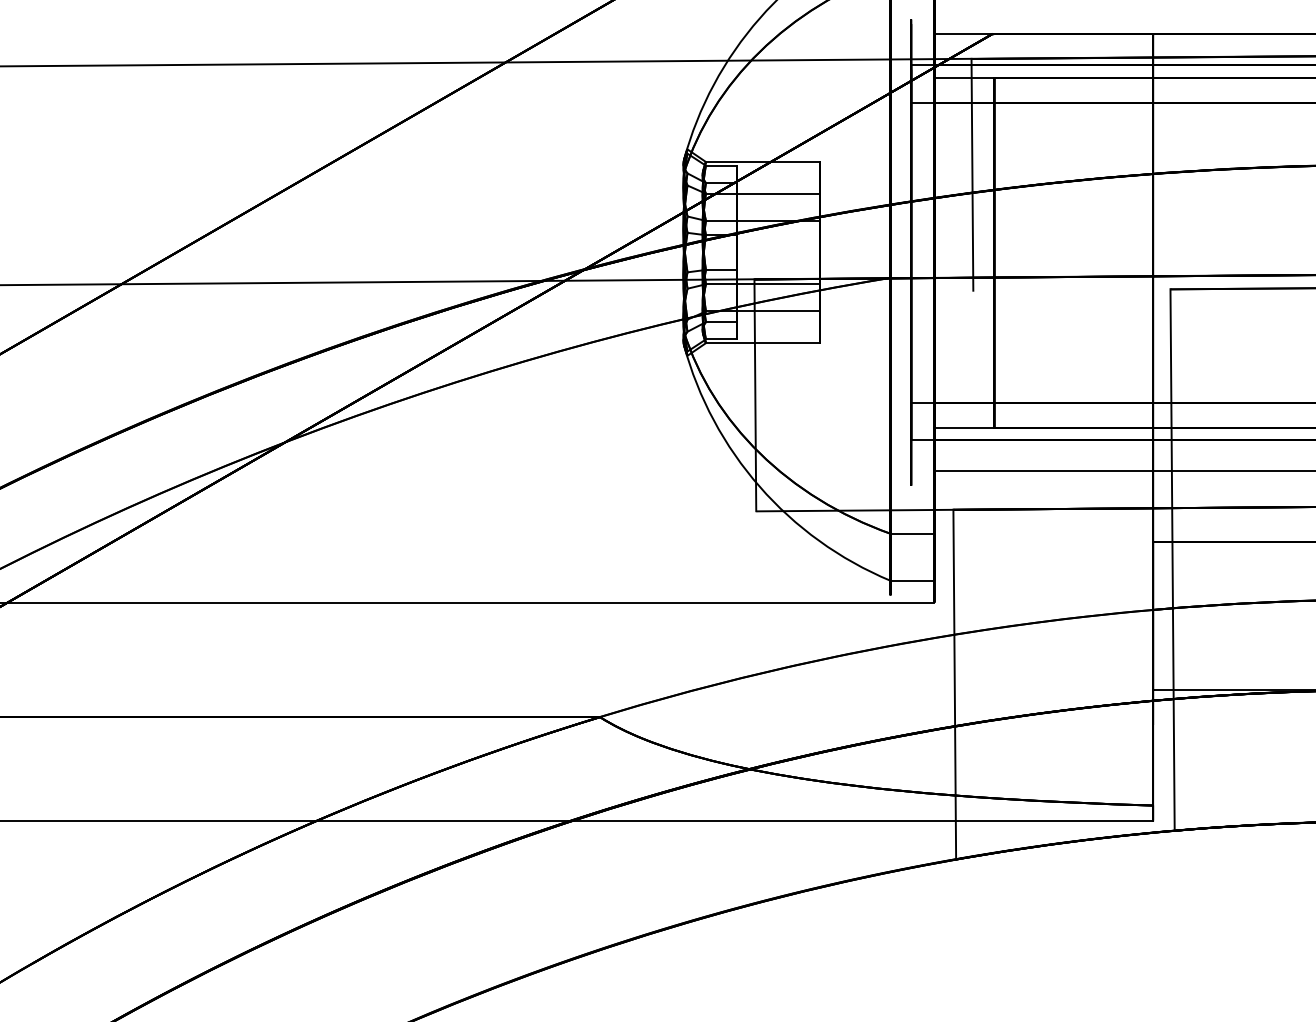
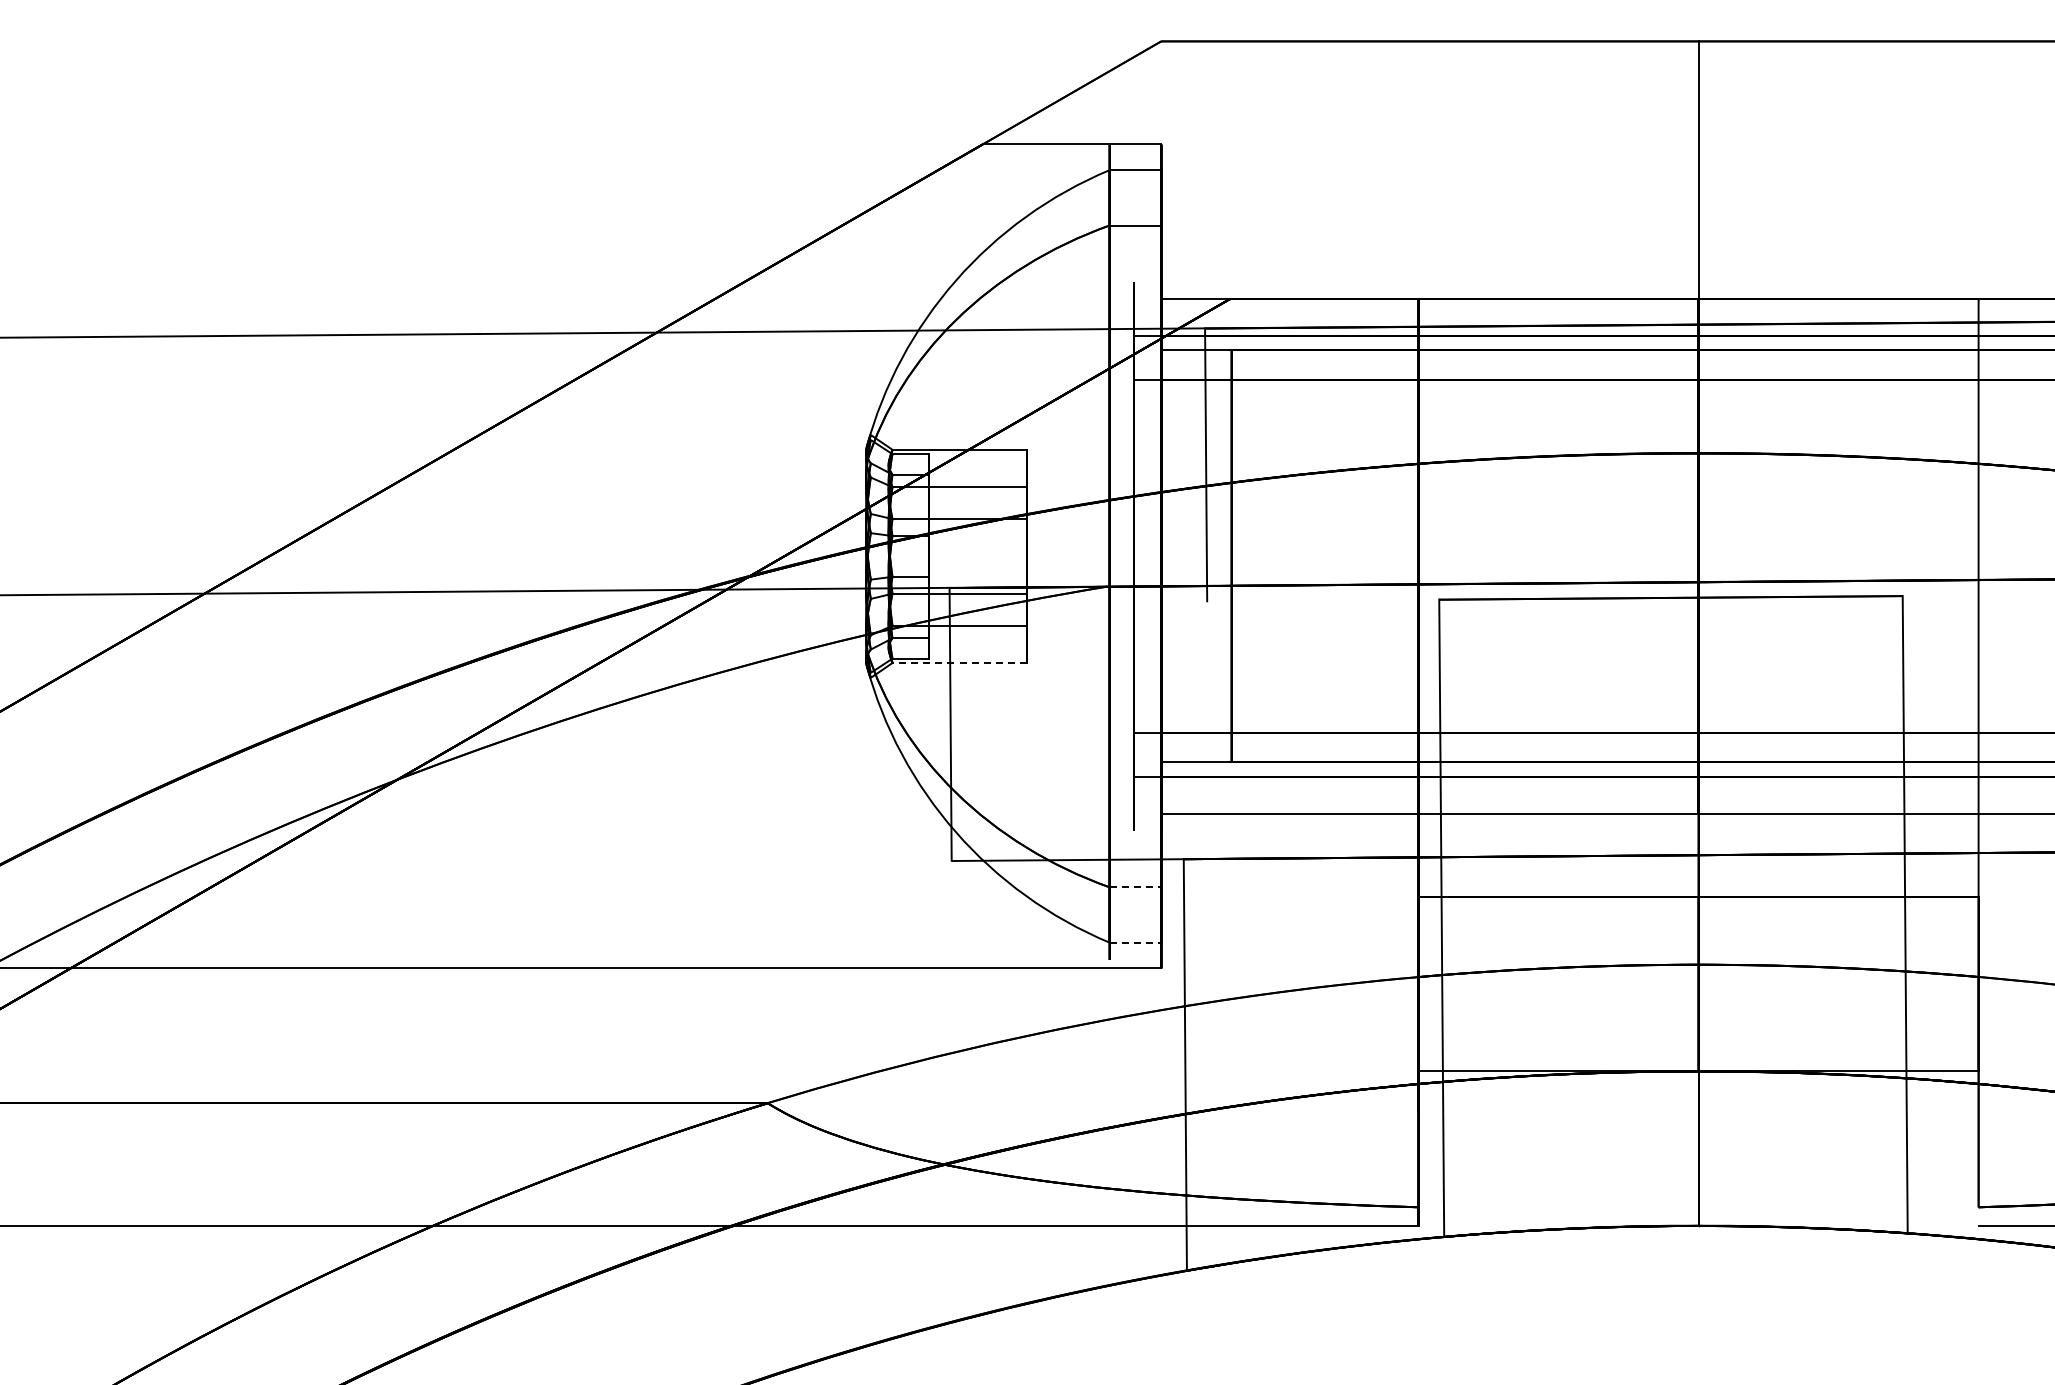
line: (762, 343) -> (959, 663), solid -> dashed
line: (912, 533) -> (1135, 887), solid -> dashed
line: (912, 580) -> (1135, 942), solid -> dashed

